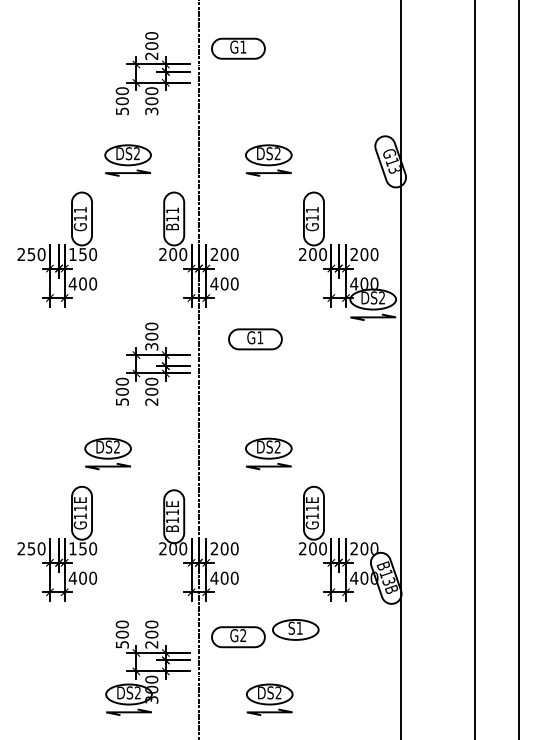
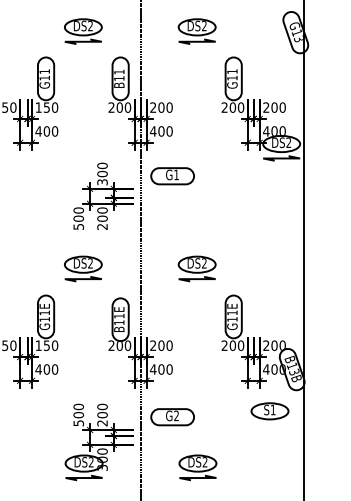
part: (255, 339) -> (172, 176), moved
part: (107, 453) -> (82, 268), moved
part: (295, 629) -> (269, 410), moved

